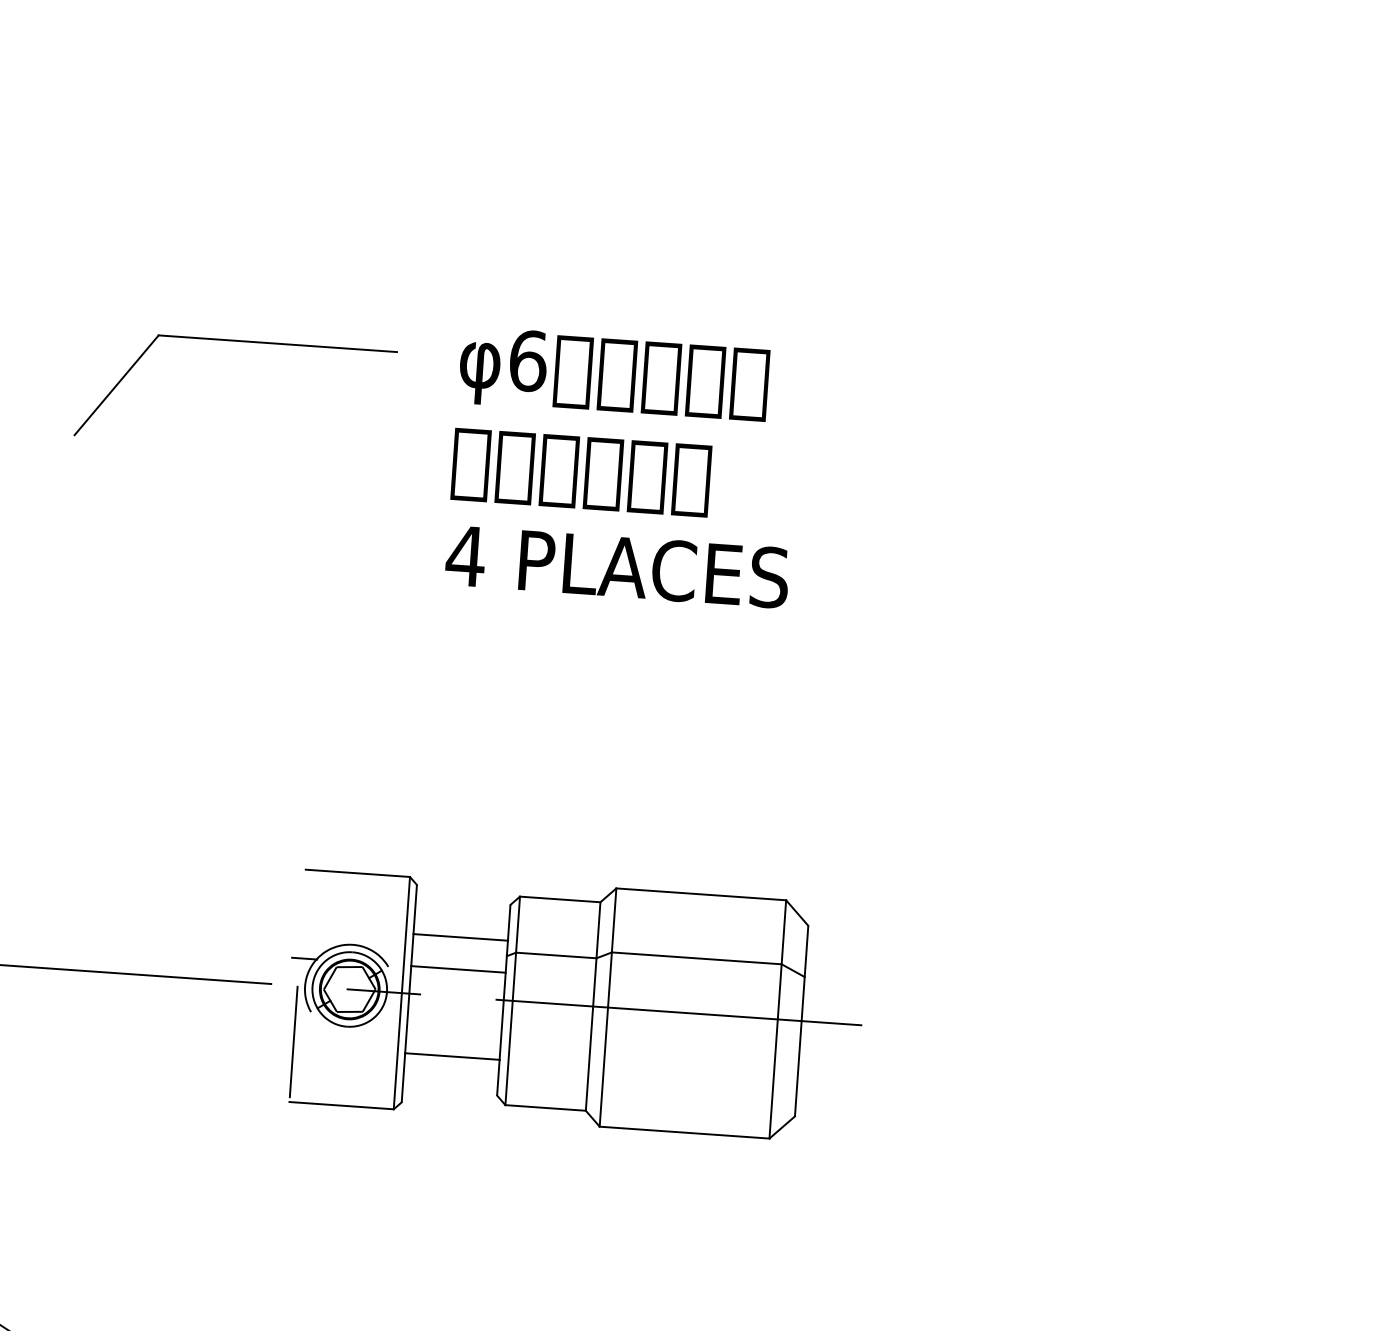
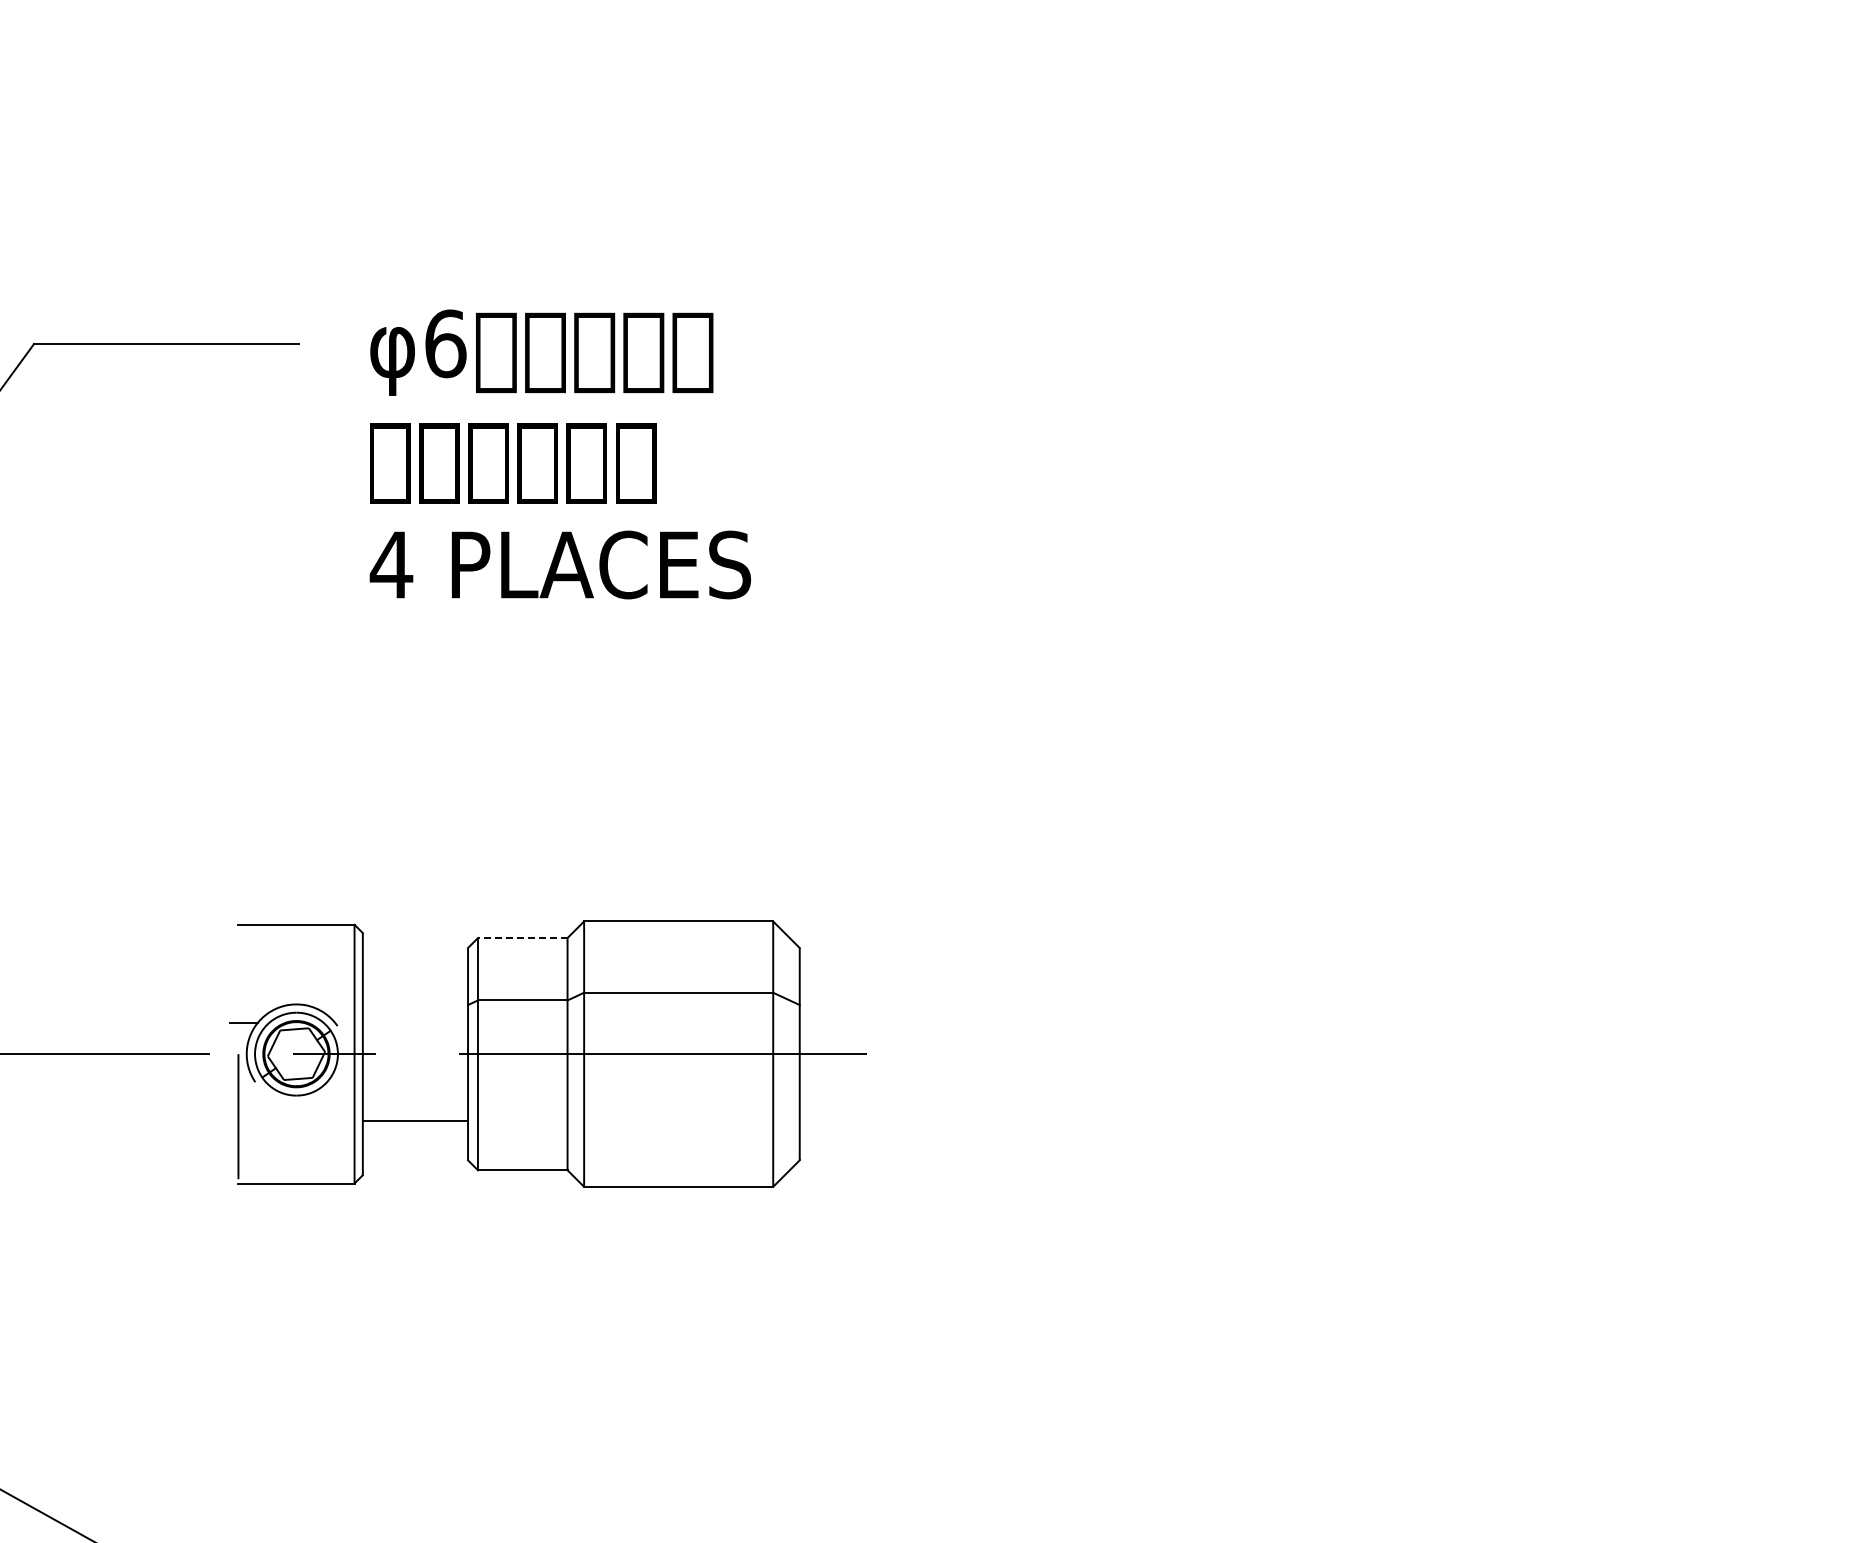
line: (559, 899) -> (522, 938), solid -> dashed
line: (460, 937) -> (415, 987), removed
line: (458, 969) -> (415, 1023), removed

